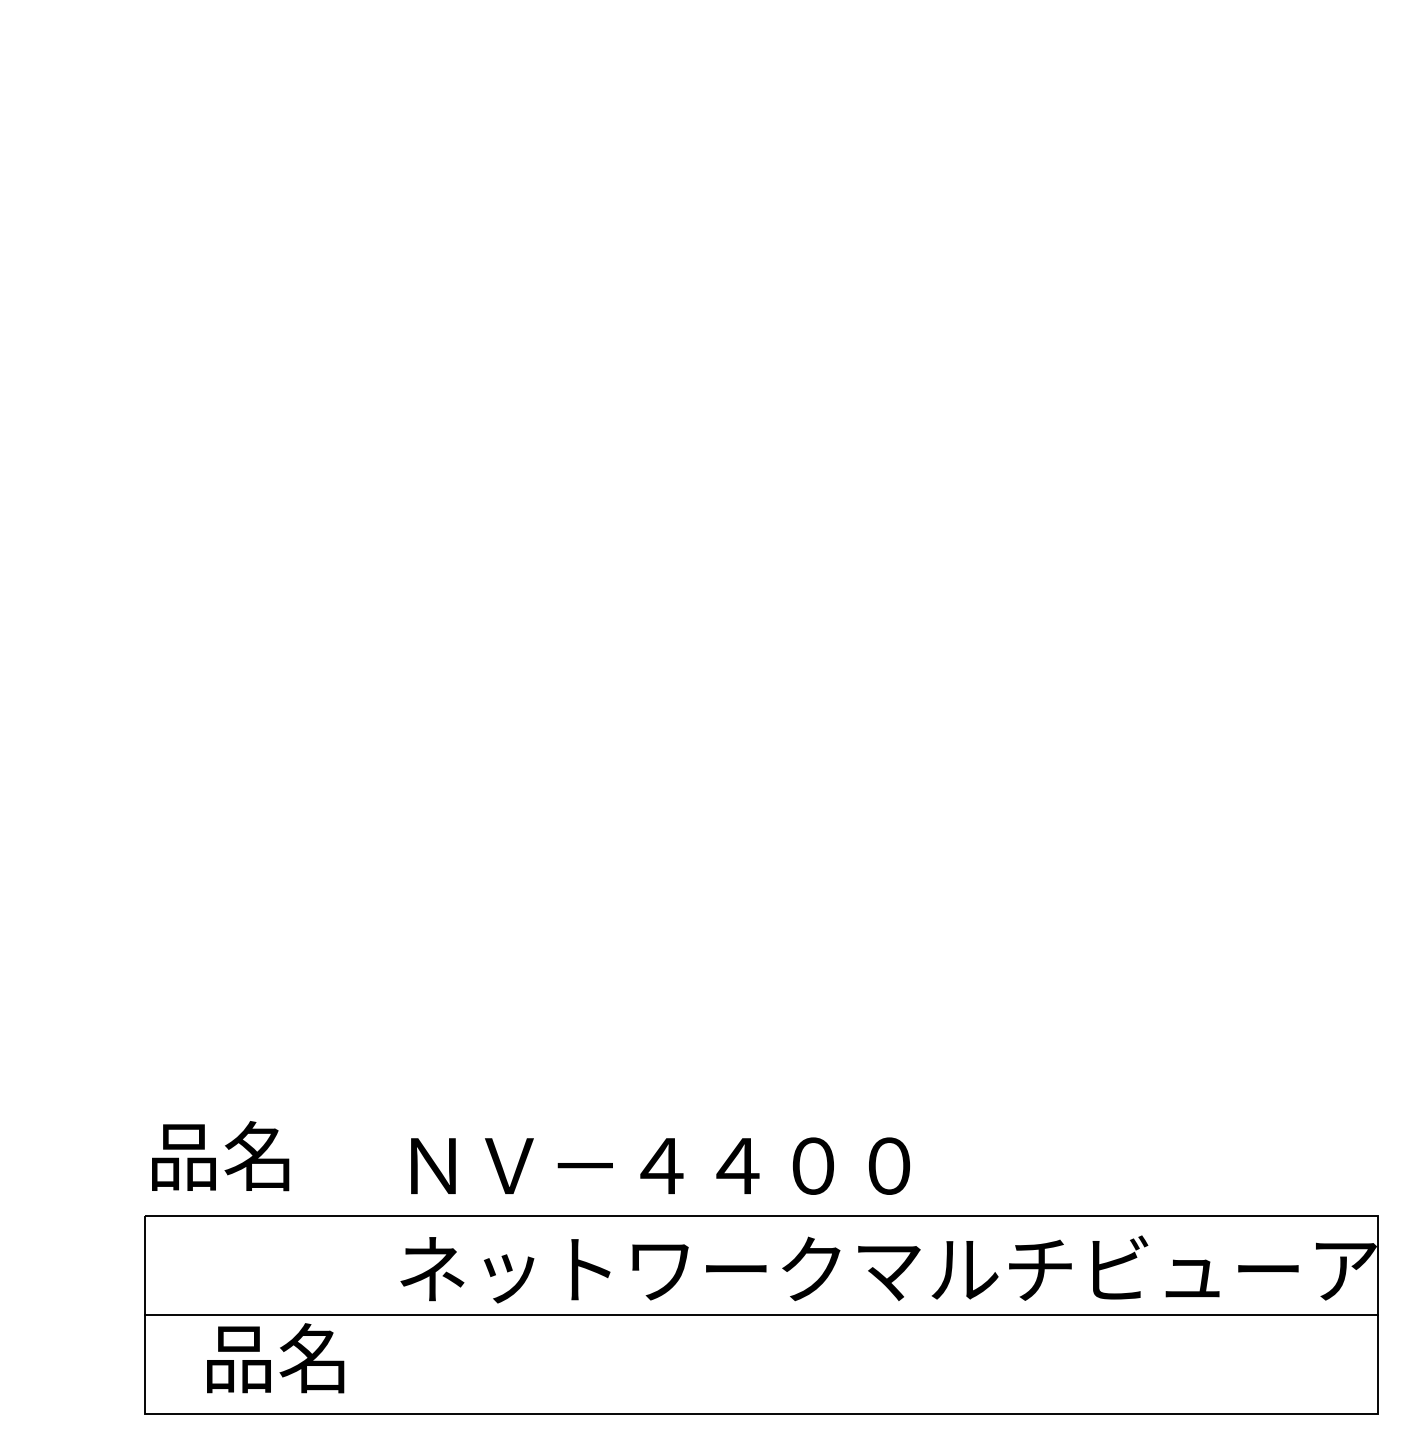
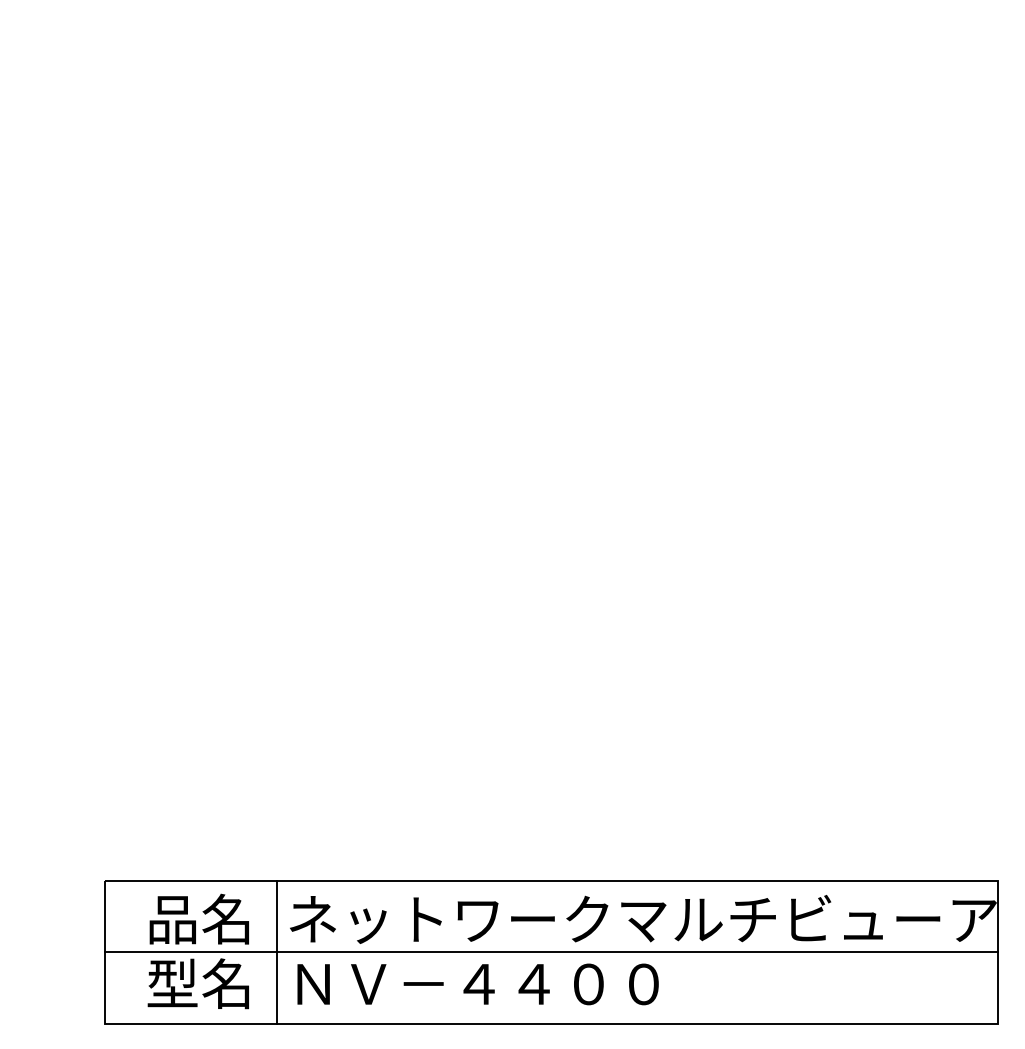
text: (220, 1156) -> (199, 919), moved
text: (660, 1165) -> (478, 983), moved
line: (383, 1314) -> (277, 952), added
text: (238, 1358) -> (172, 983), 品名 -> 型名

